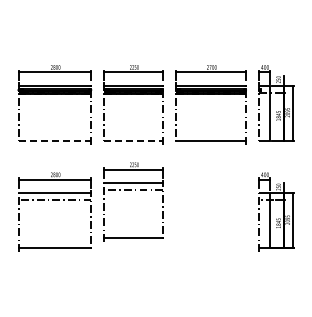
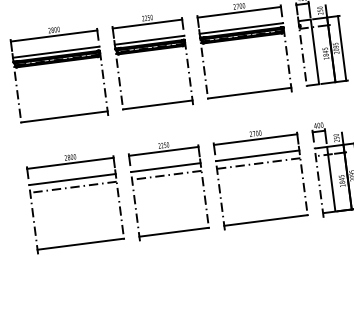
line: (55, 140) -> (65, 116), dashed -> solid
line: (134, 140) -> (158, 104), dashed -> solid
part: (131, 190) -> (164, 176), moved
part: (210, 200) -> (257, 164), added

